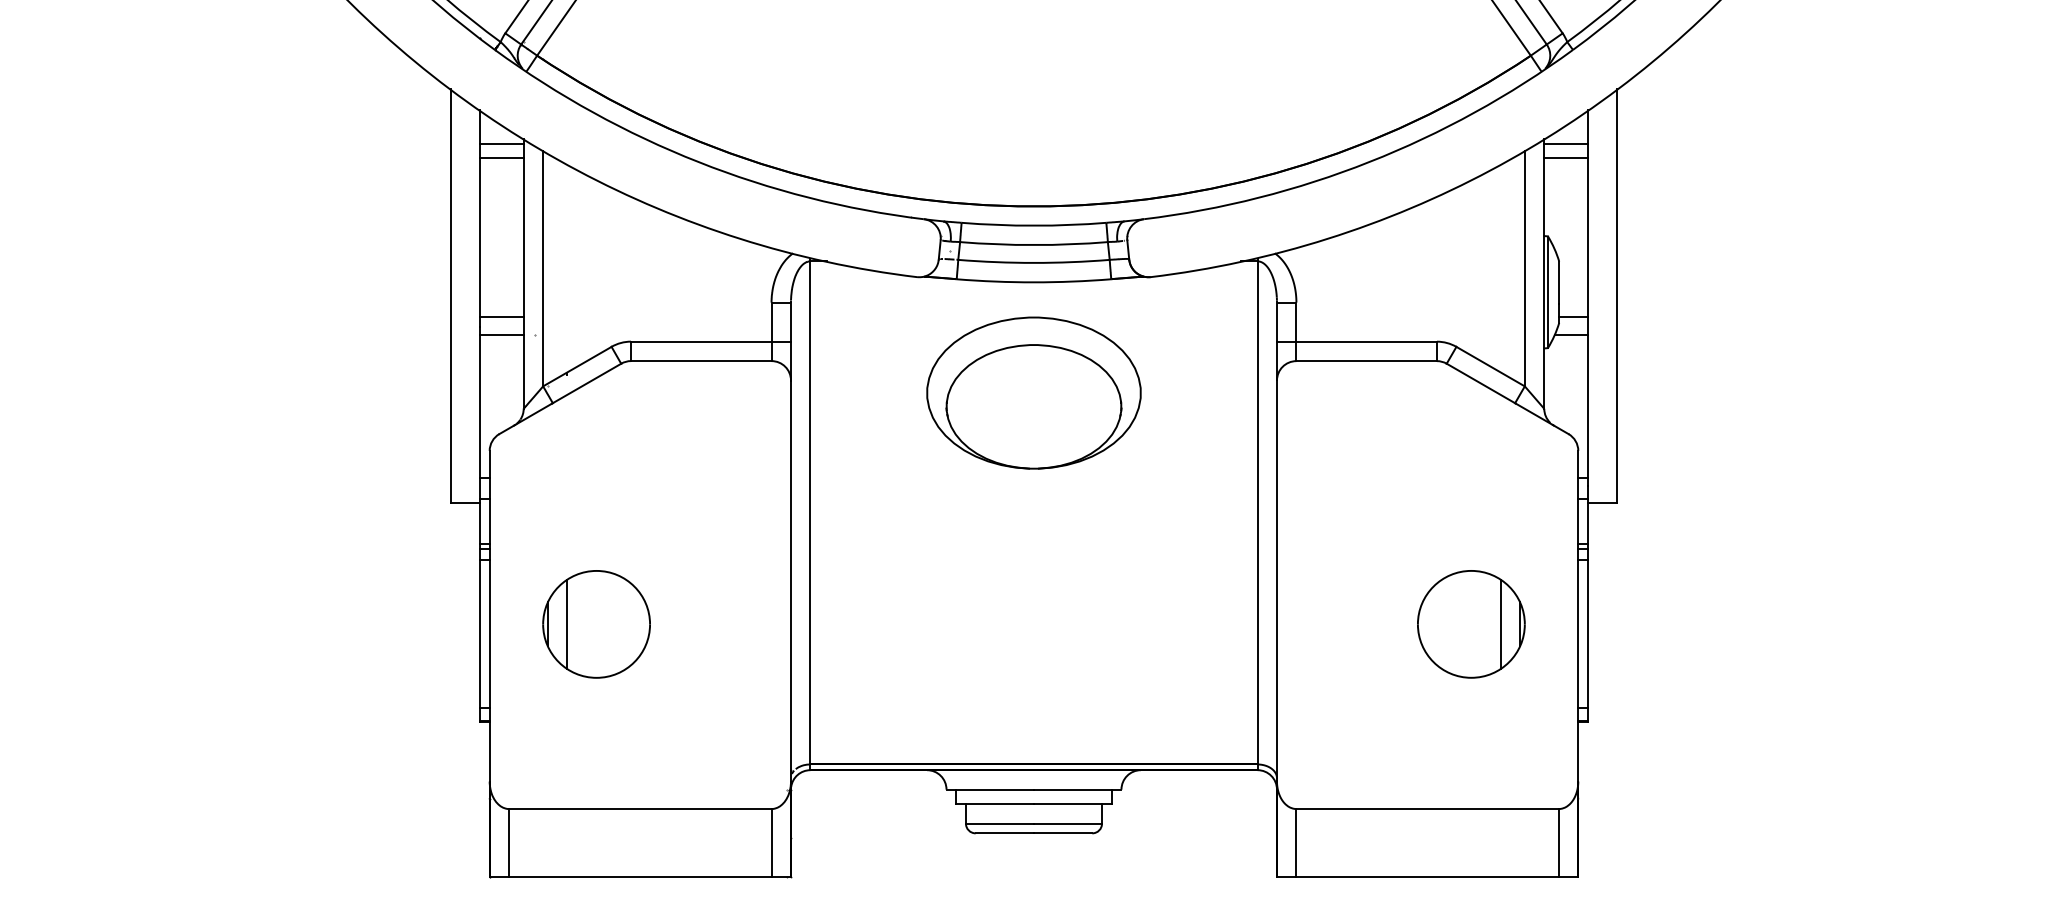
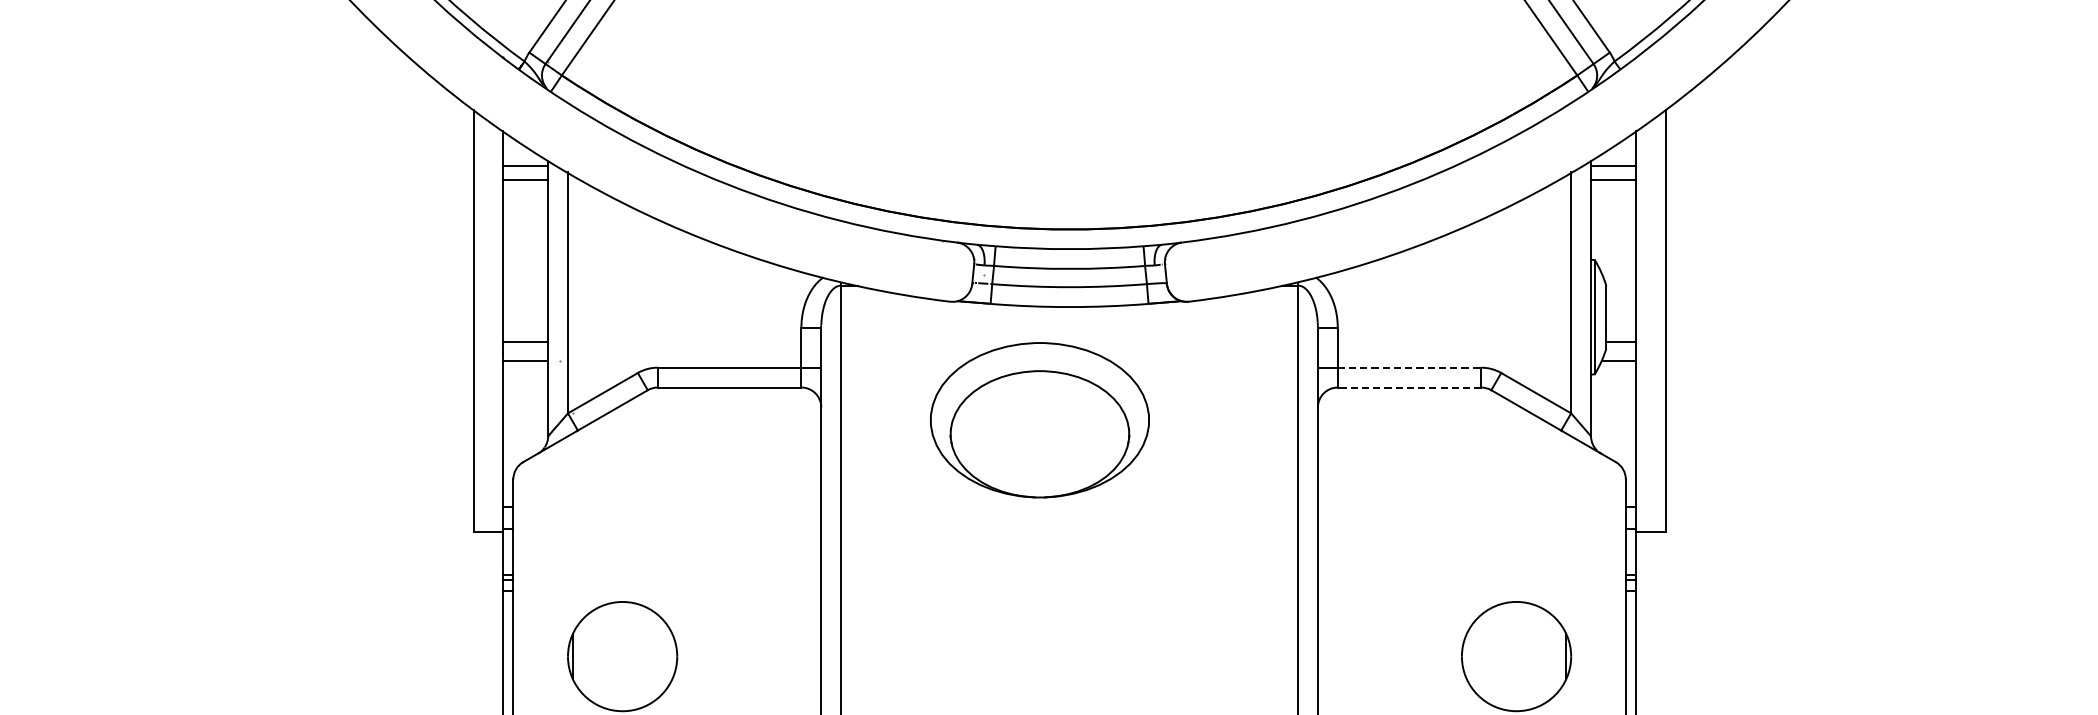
line: (1367, 341) -> (1410, 367), solid -> dashed
line: (1366, 361) -> (1409, 387), solid -> dashed
part: (1033, 392) -> (1039, 419), moved
line: (567, 624) -> (592, 656), removed
line: (1500, 624) -> (1546, 656), removed

